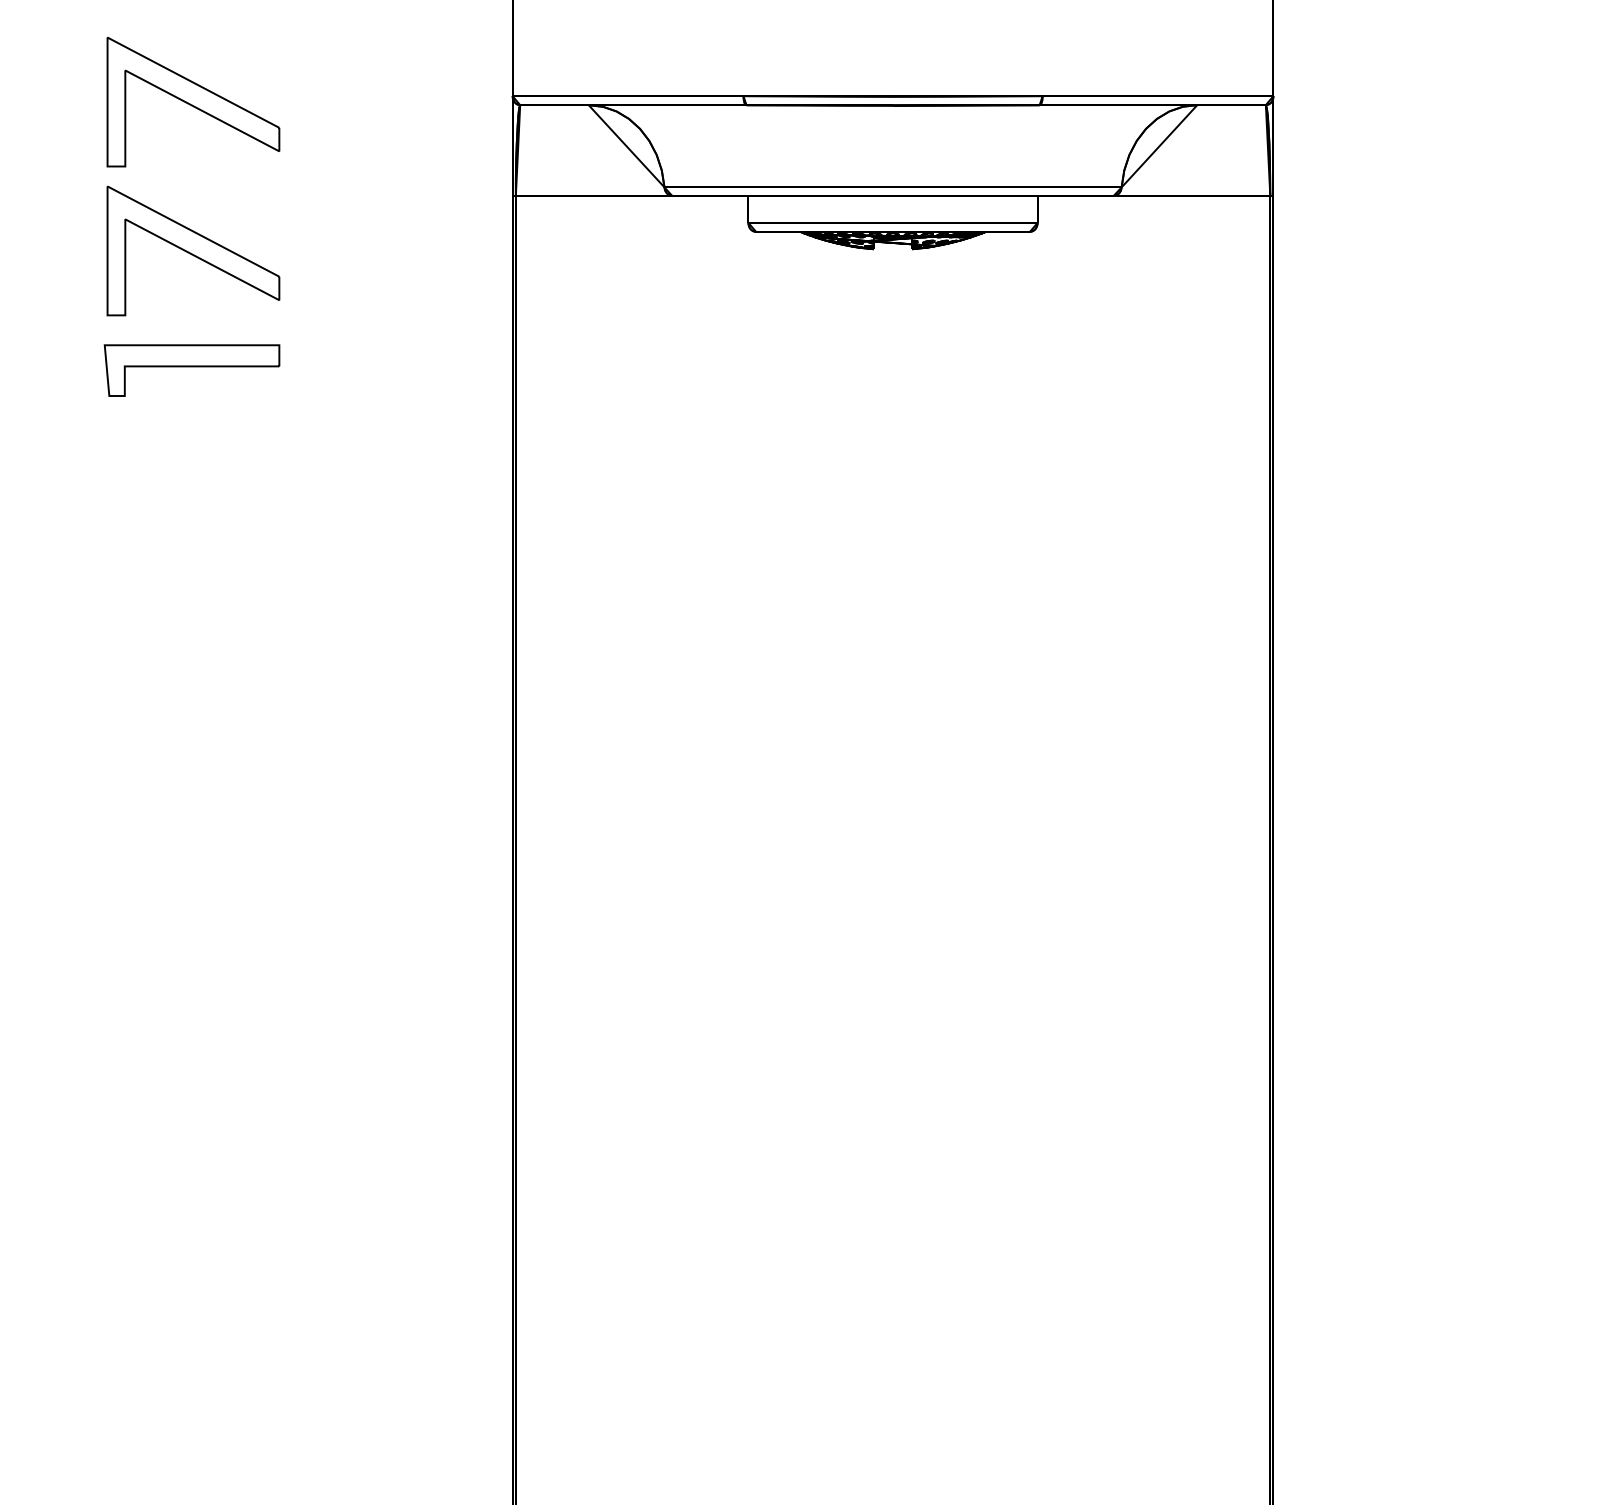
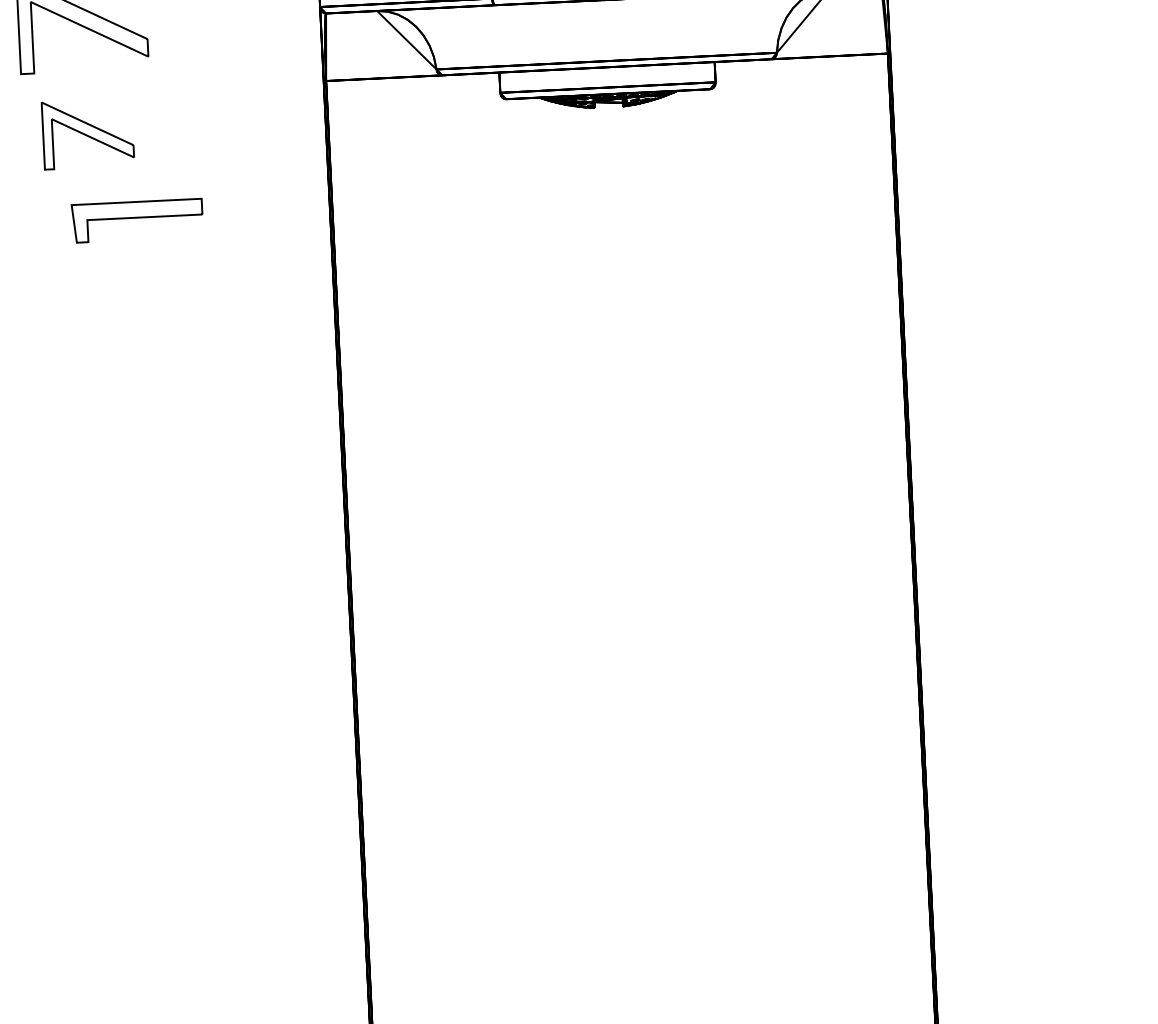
part: (193, 250) -> (88, 133), size x0.7
part: (191, 370) -> (137, 220), moved

